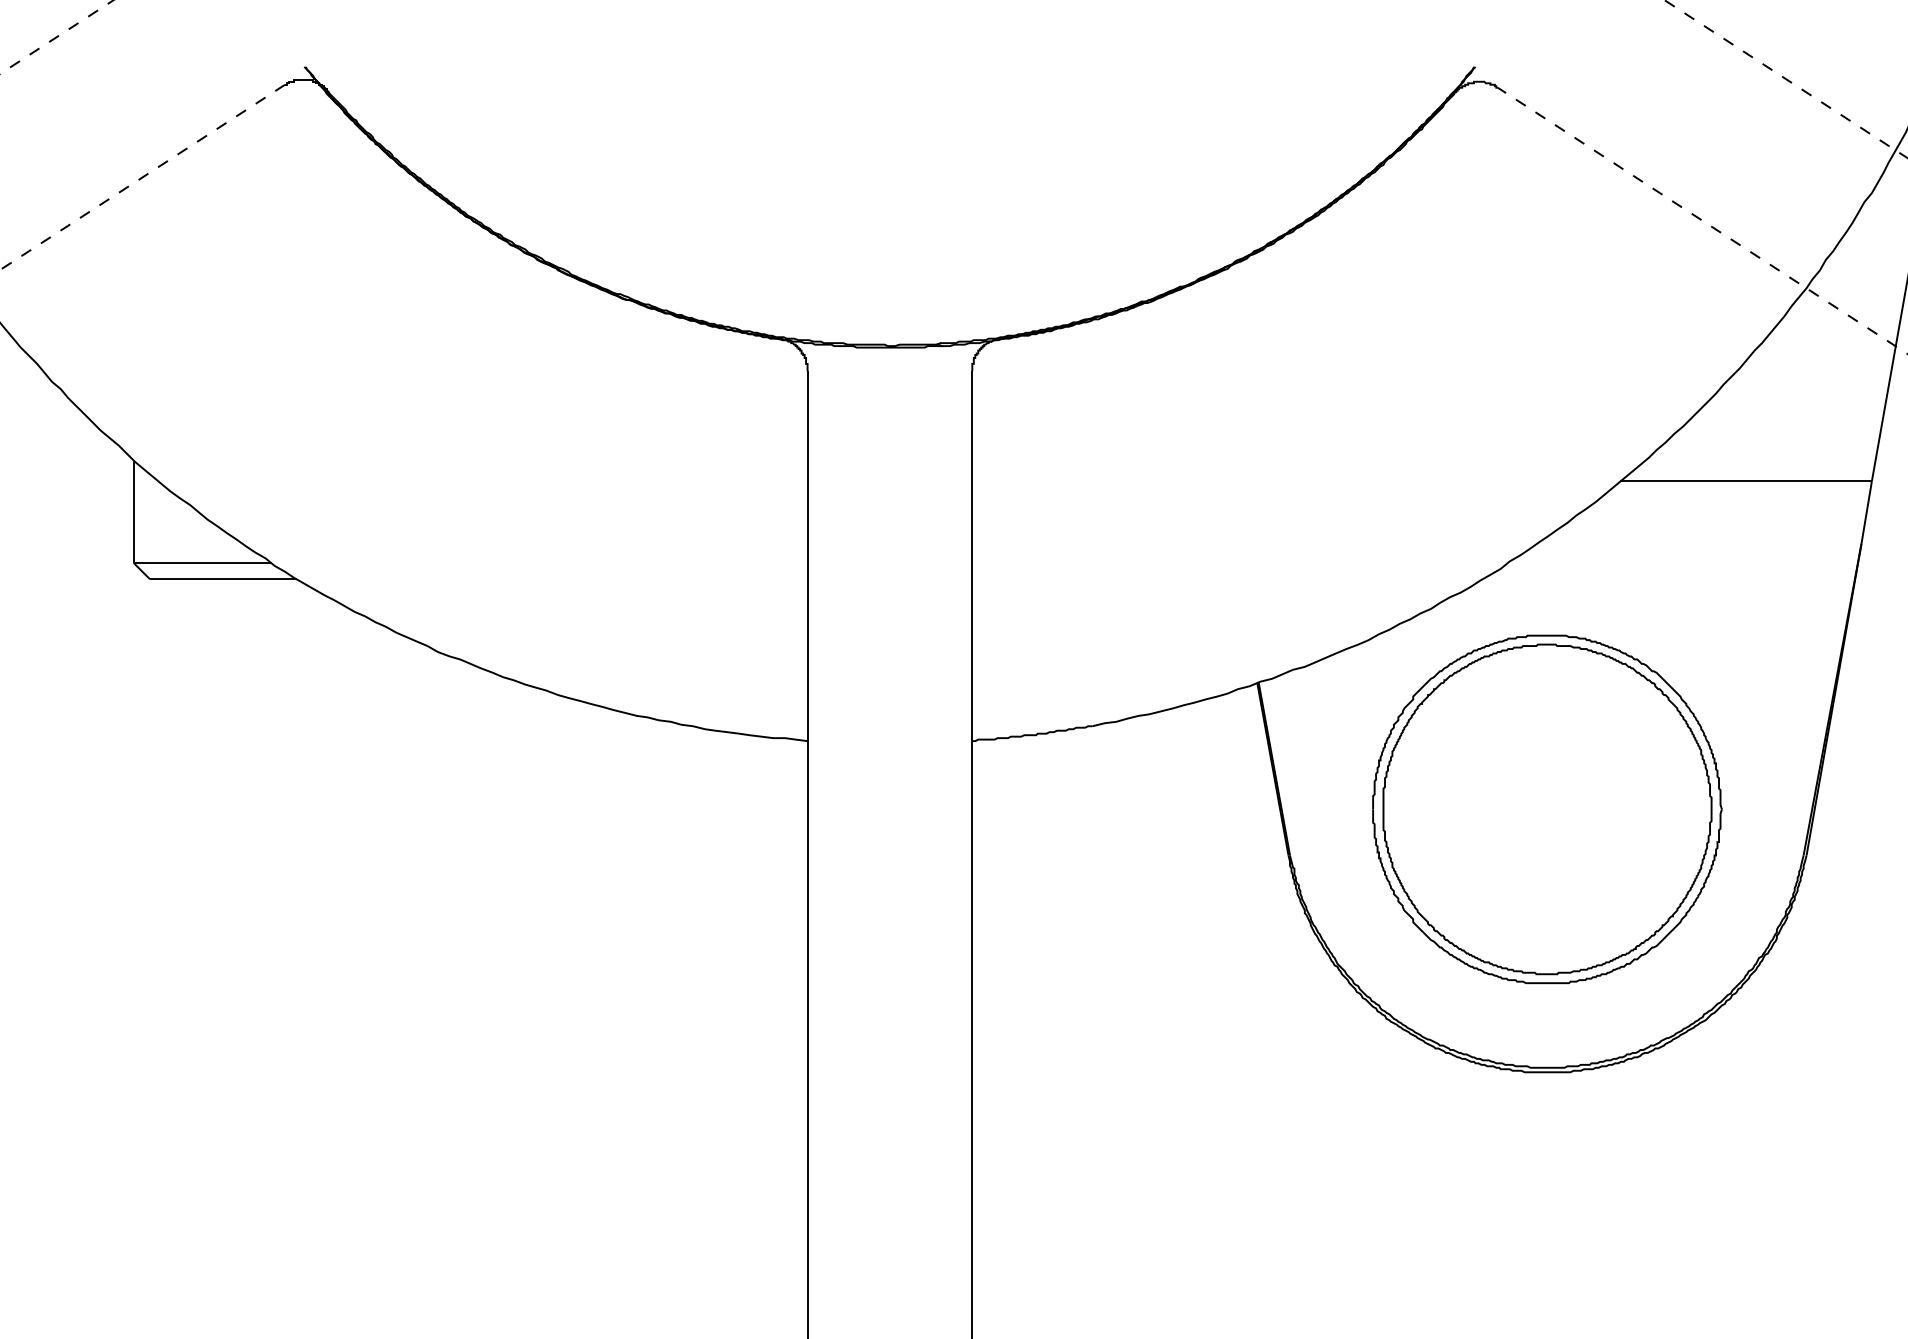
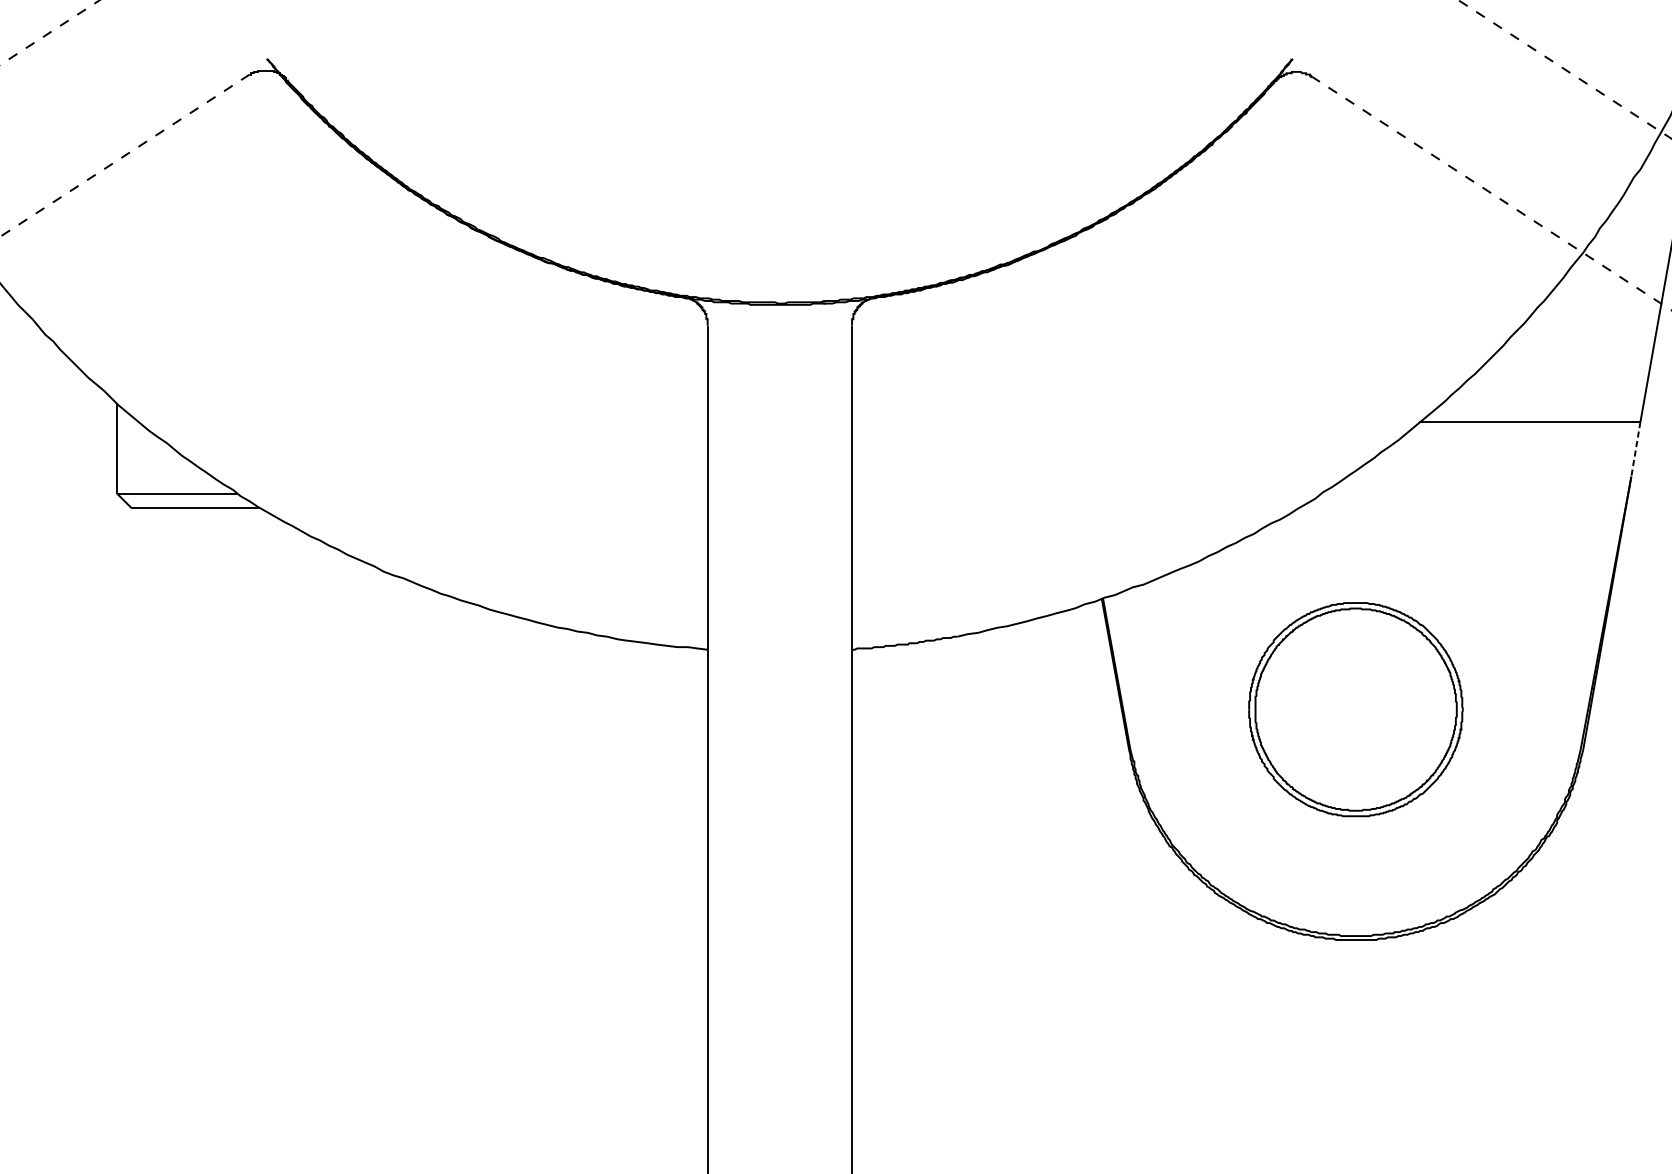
line: (1866, 512) -> (1635, 449), solid -> dashed
part: (1547, 809) -> (1356, 709), size x0.7

